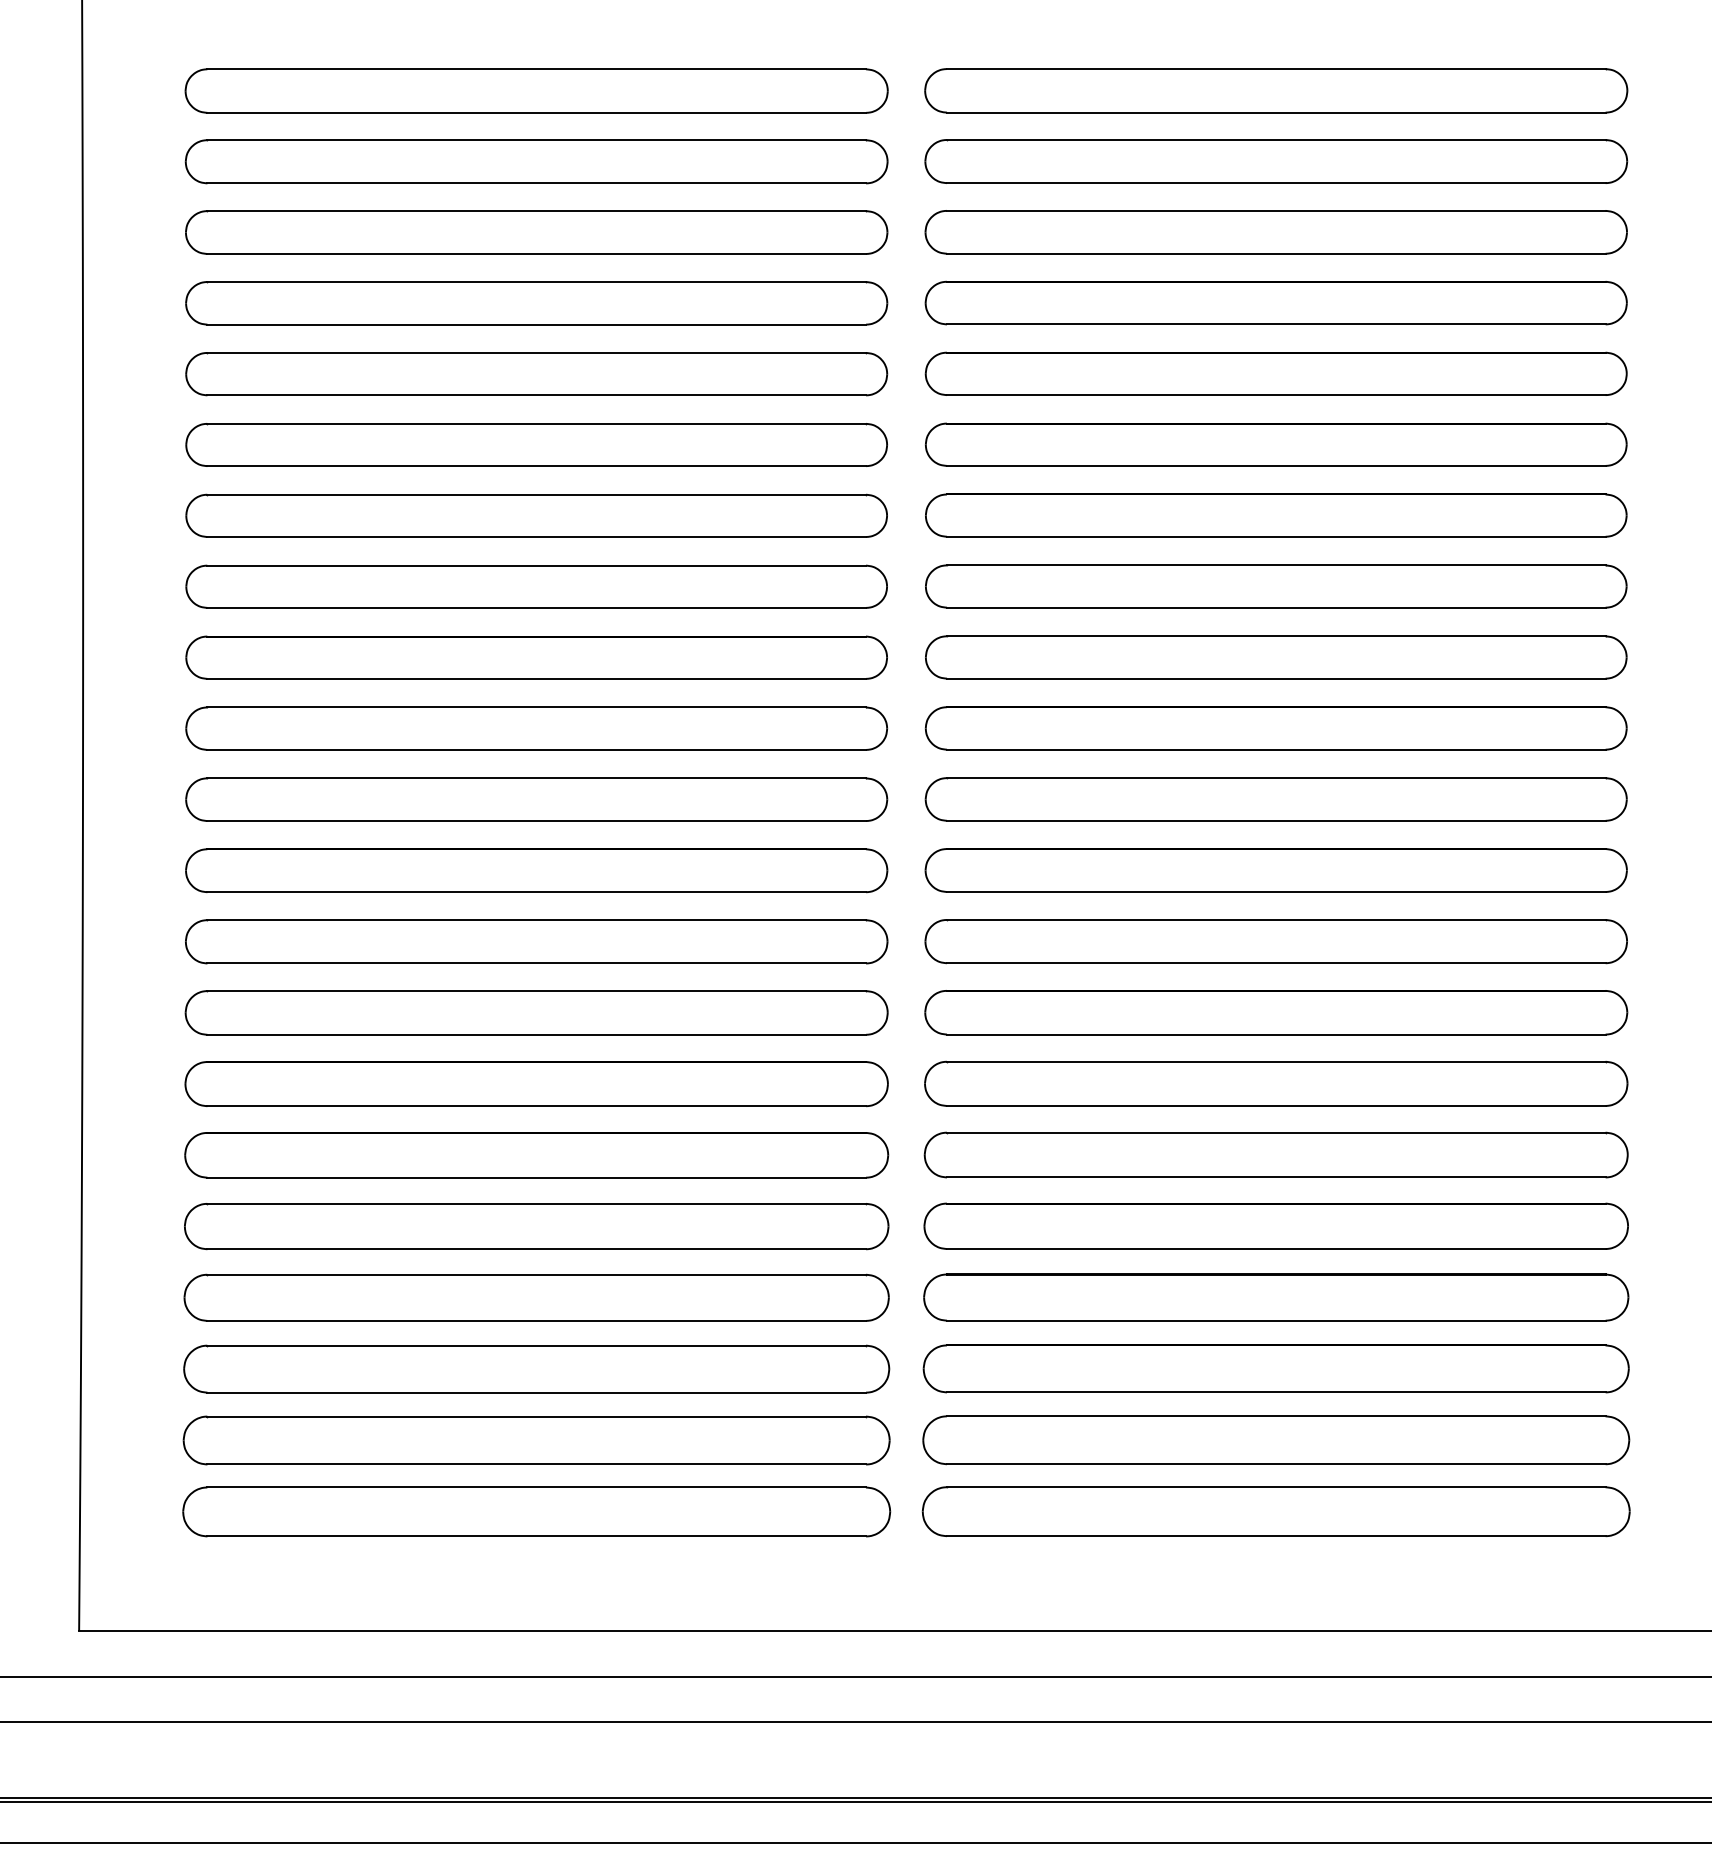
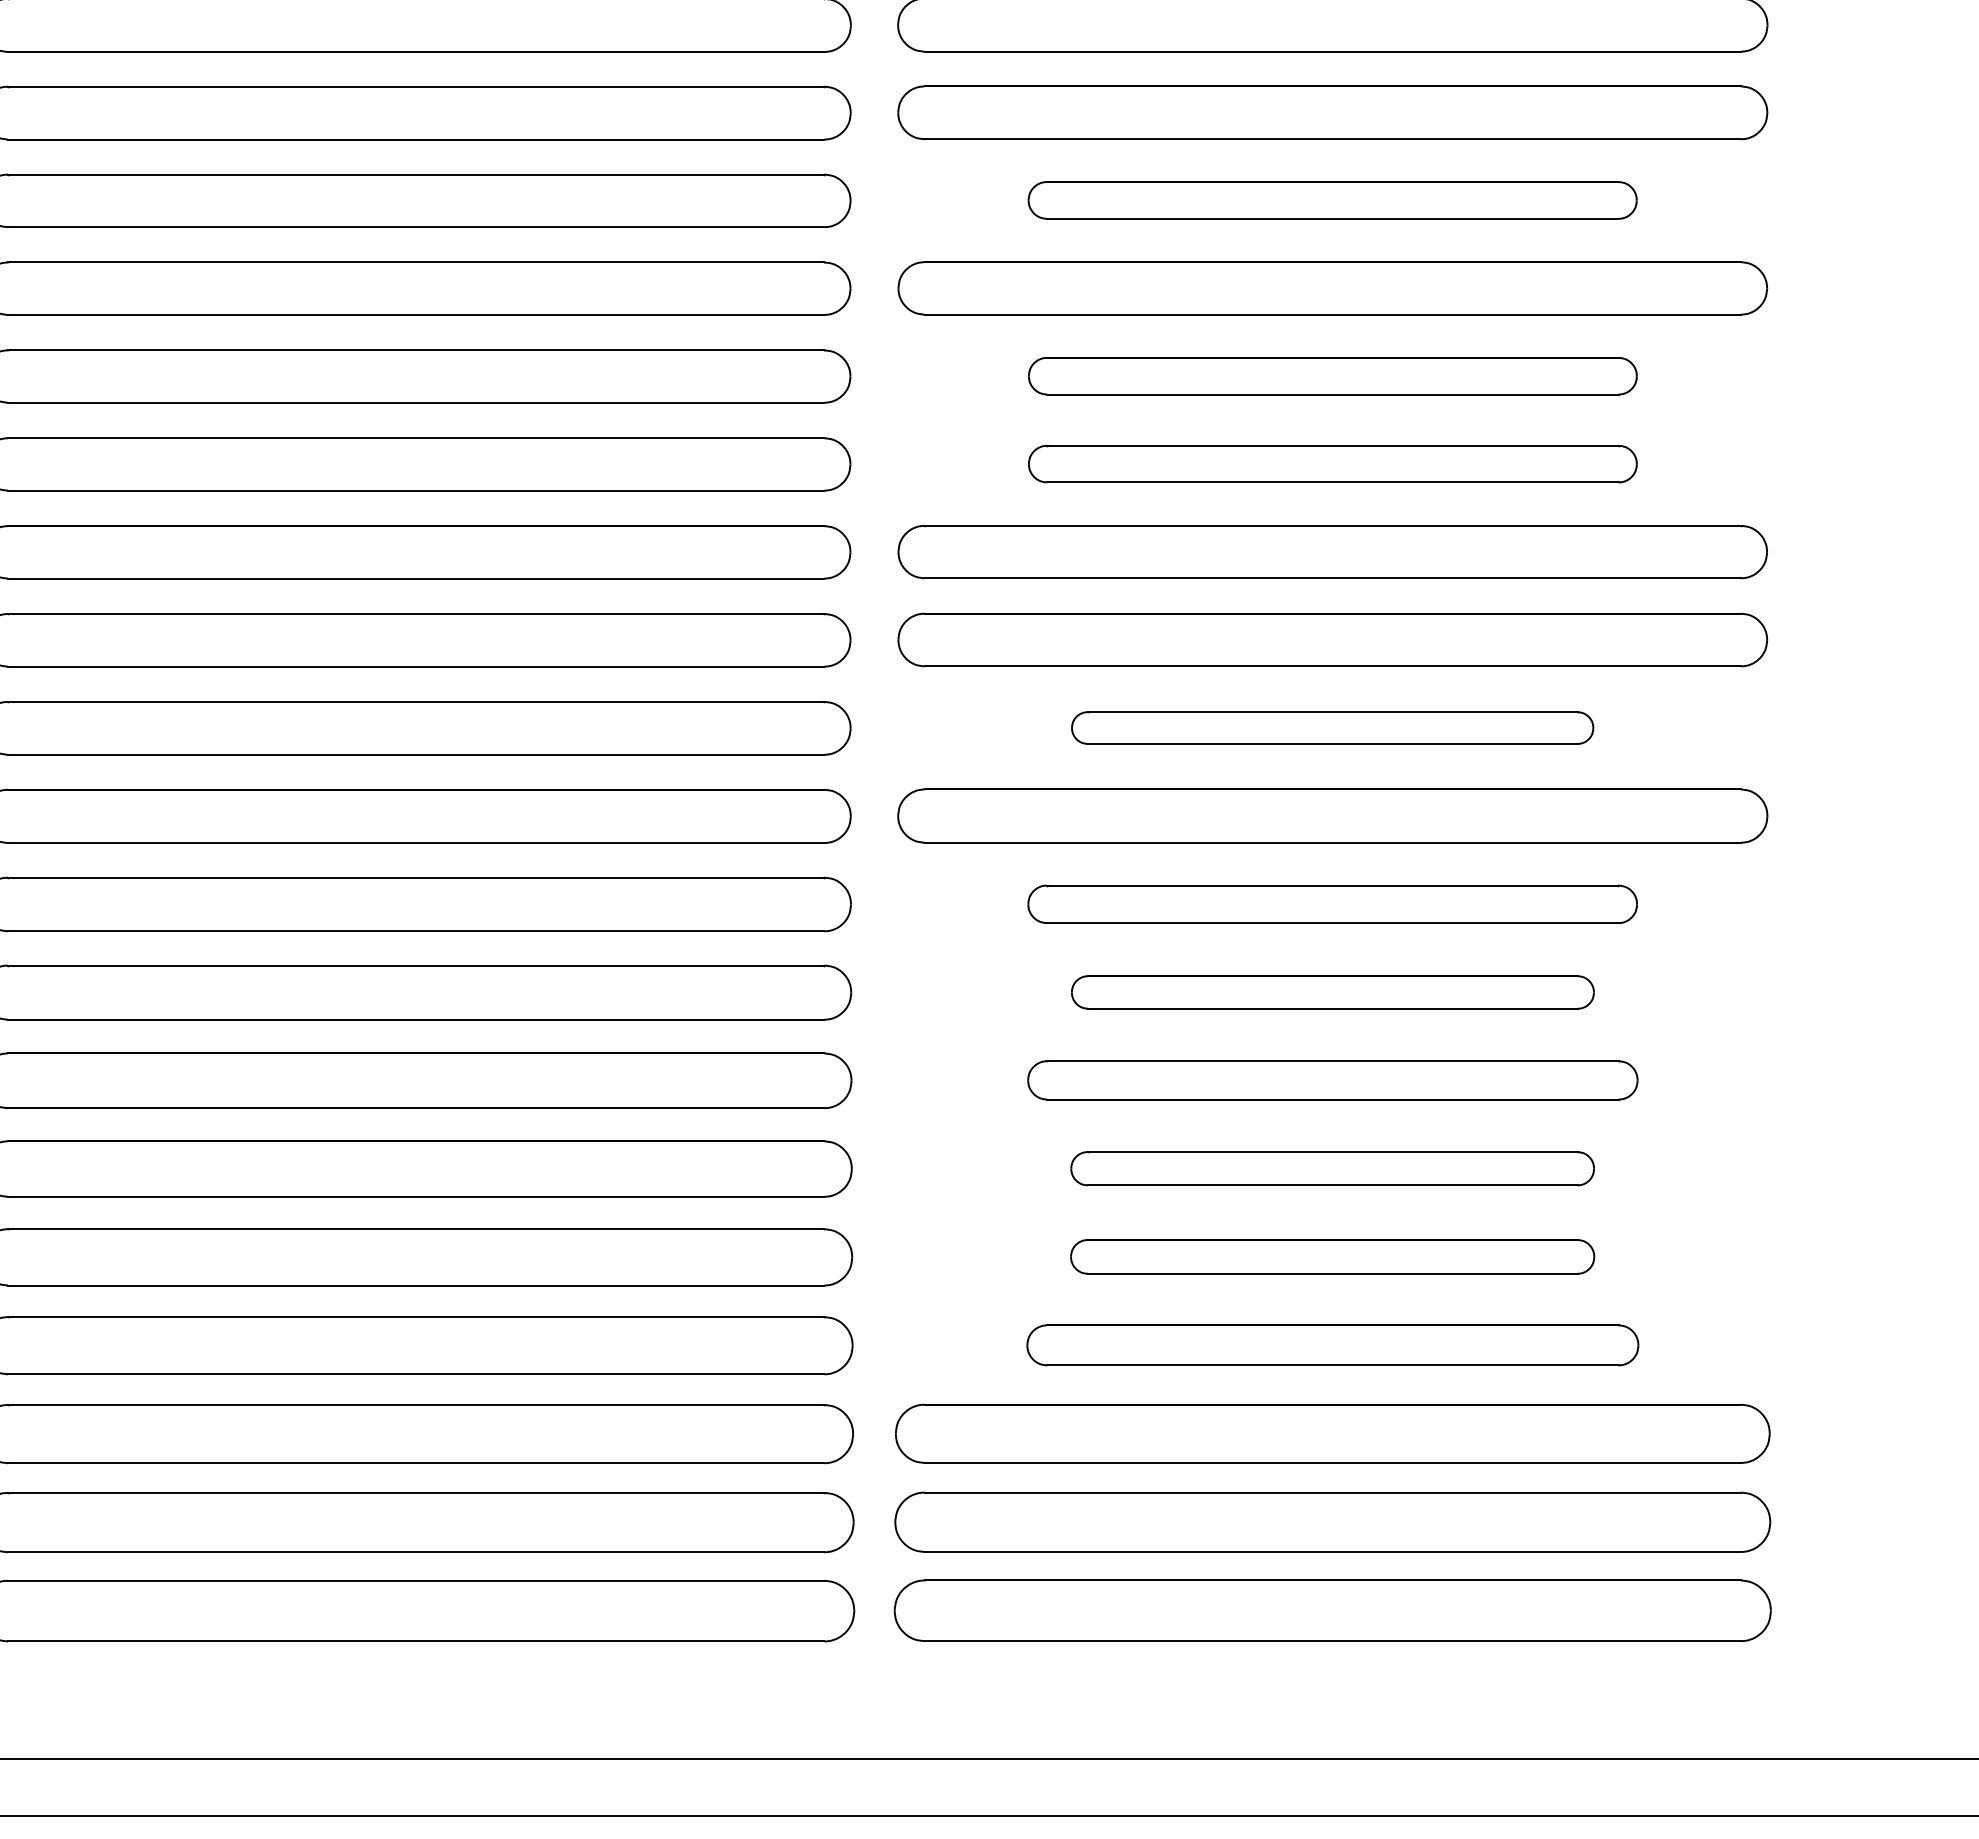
part: (1275, 373) -> (1331, 200), size x0.7
part: (1276, 515) -> (1333, 376), size x0.7
part: (1276, 586) -> (1333, 464), size x0.7
part: (1275, 799) -> (1331, 728), size x0.6
part: (1275, 941) -> (1331, 904), size x0.7
part: (1276, 1012) -> (1333, 992), size x0.6
part: (1276, 1083) -> (1333, 1080), size x0.7
part: (1275, 1154) -> (1331, 1168), size x0.6
part: (1275, 1225) -> (1331, 1256), size x0.6
part: (1276, 1297) -> (1333, 1345), size x0.7

